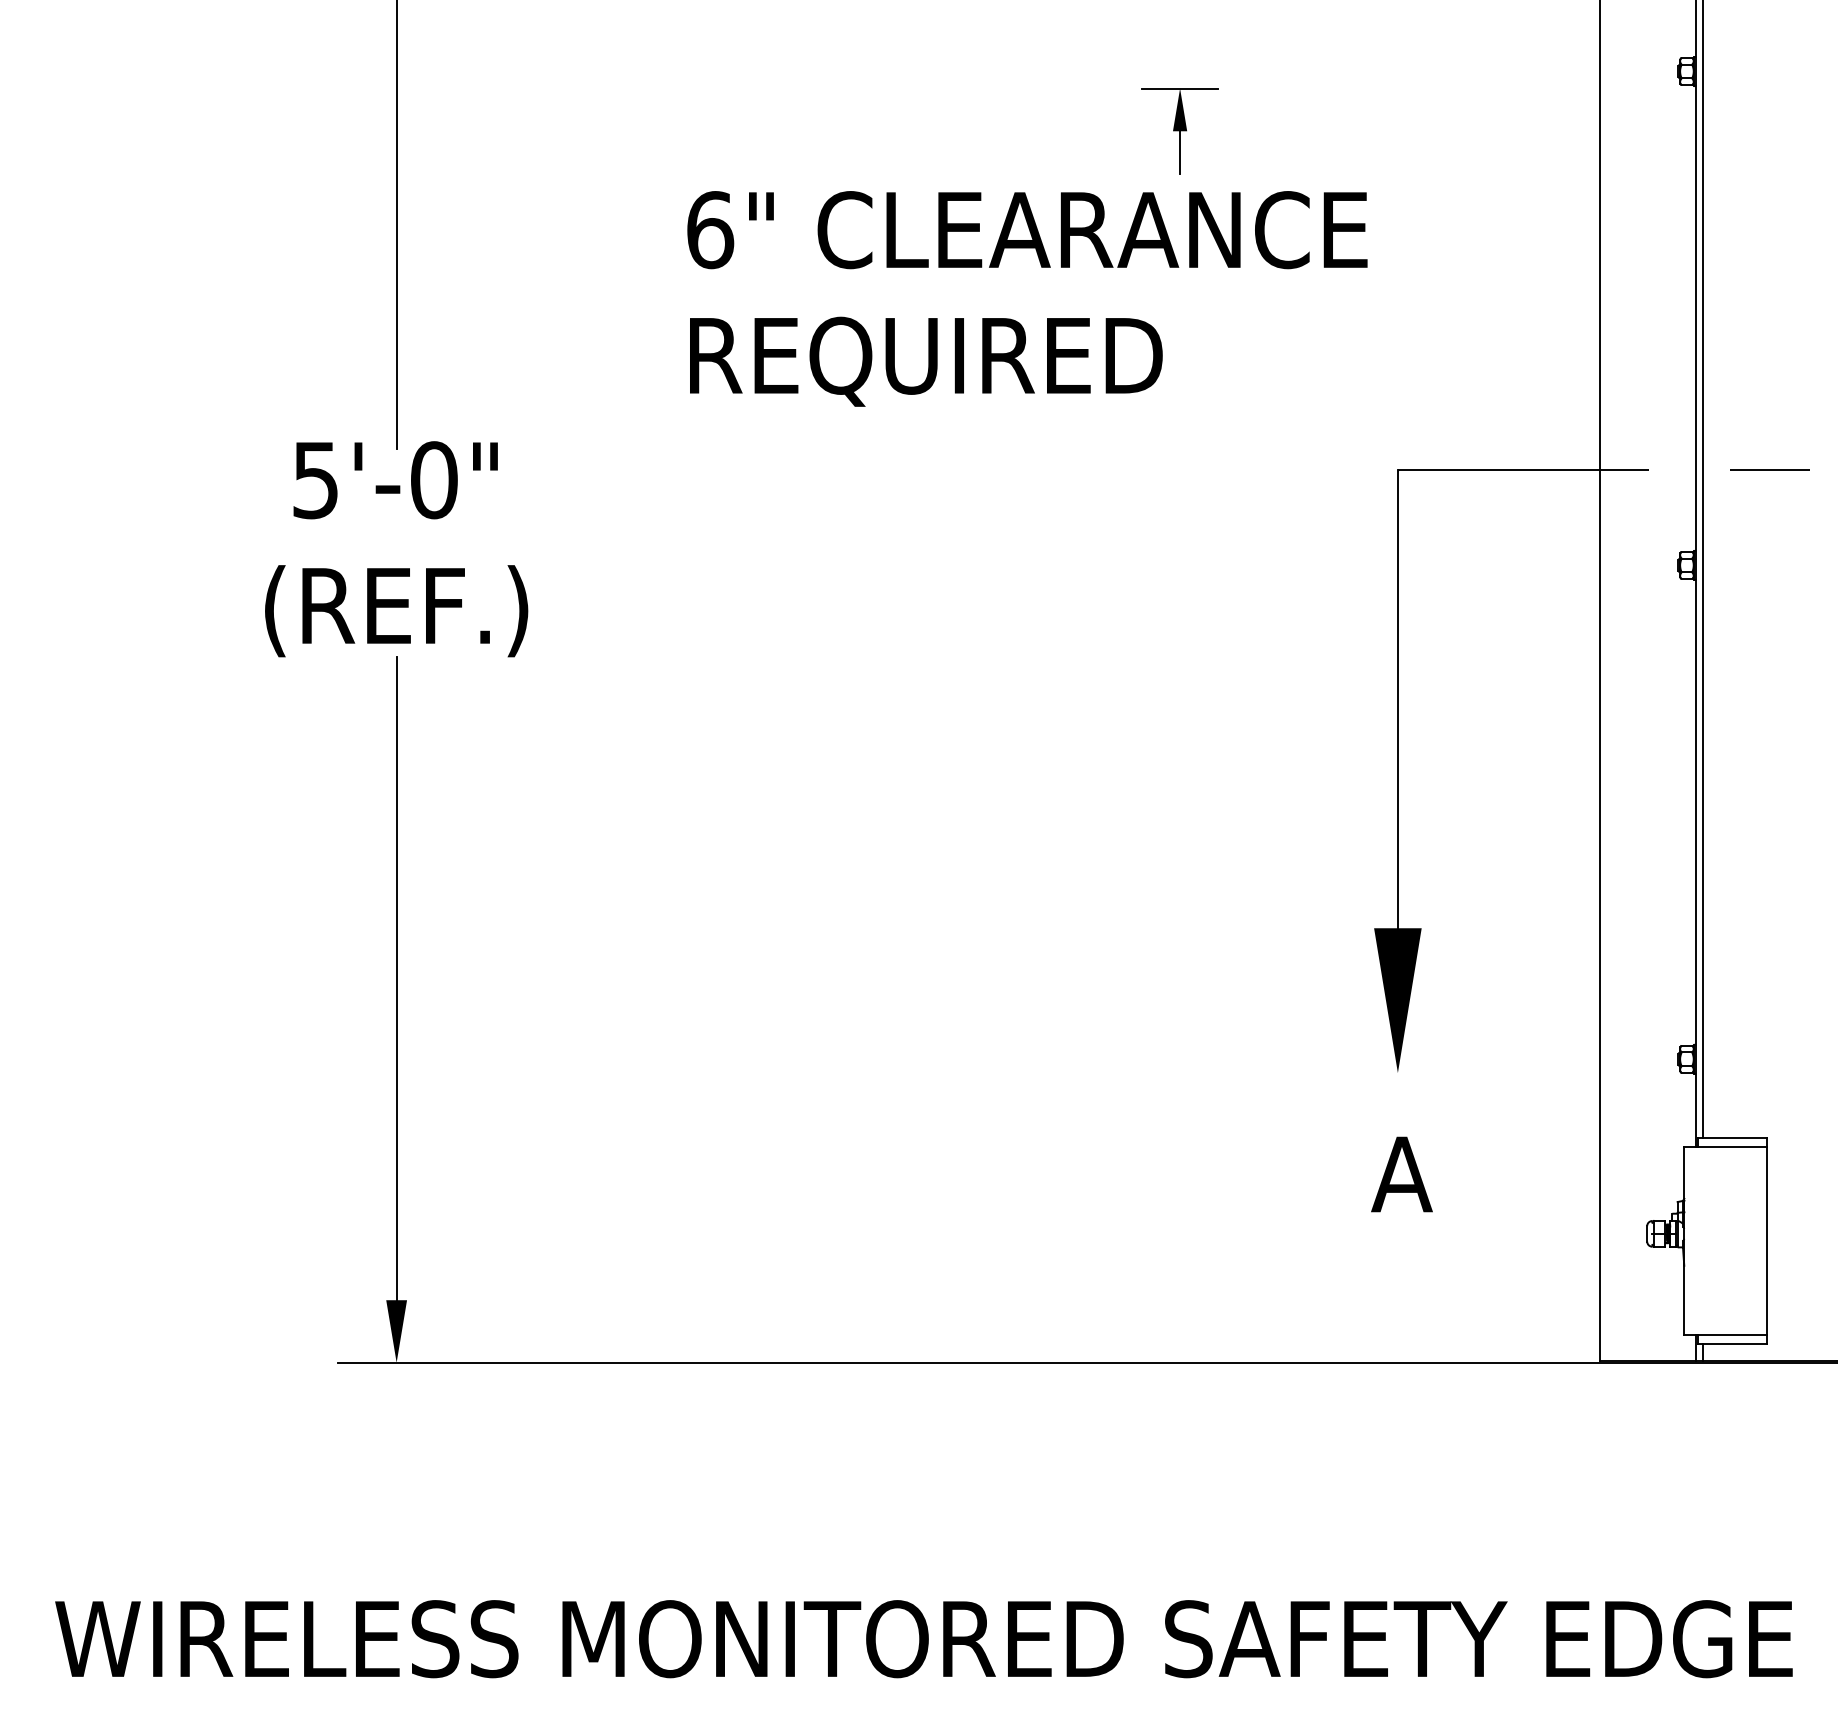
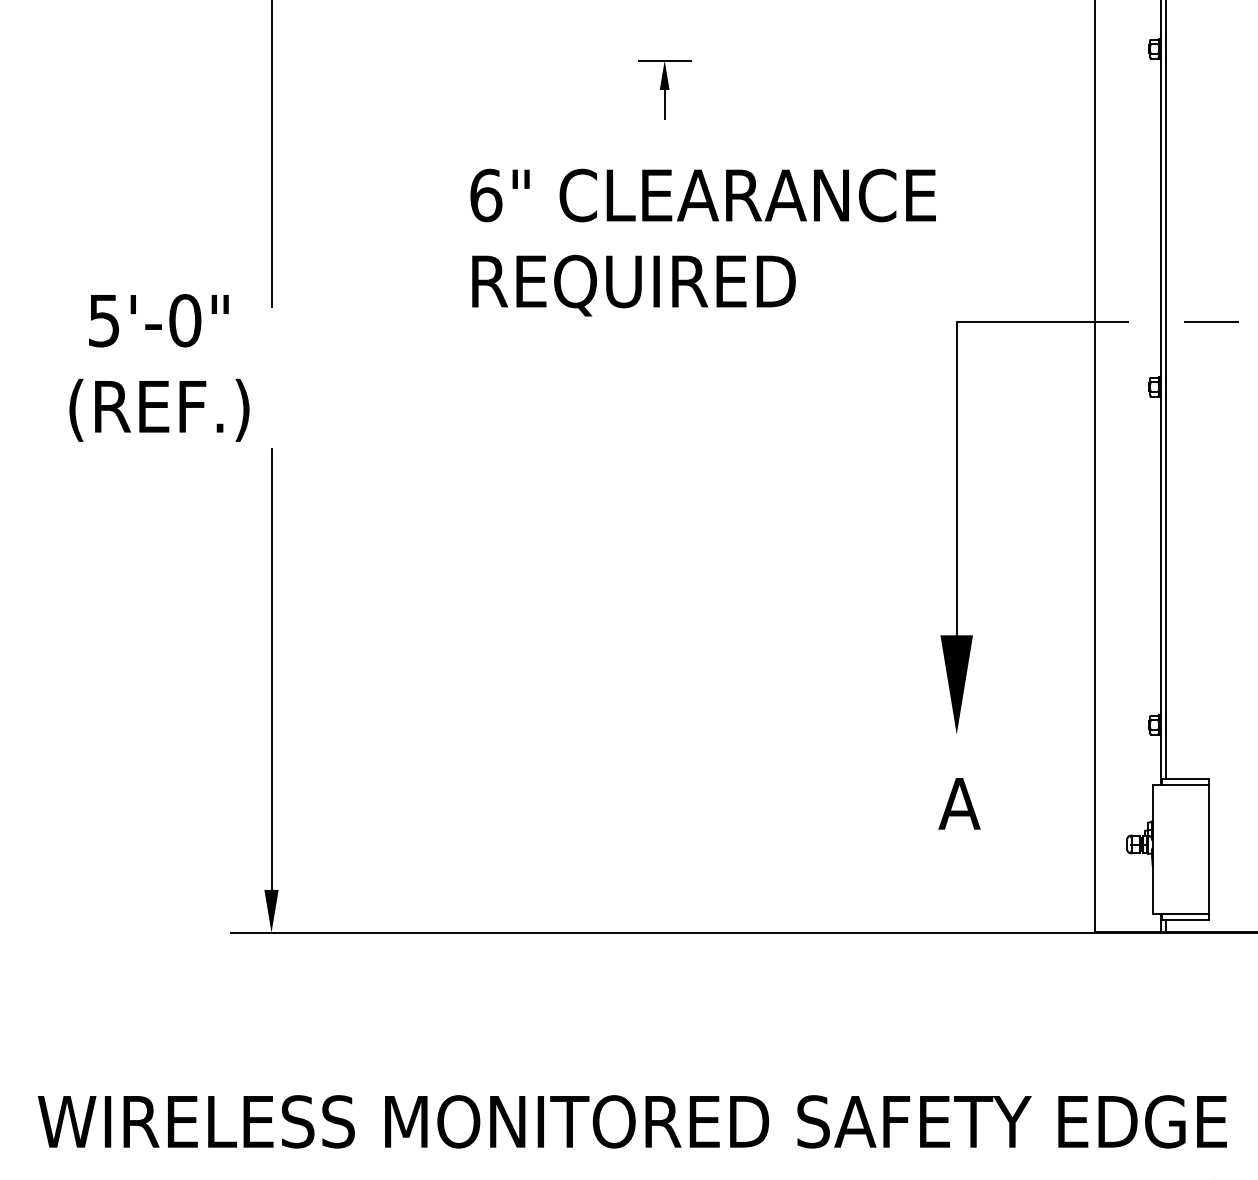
part: (1179, 130) -> (664, 89), moved
text: (1026, 298) -> (702, 242), moved
text: (396, 548) -> (159, 367), moved

